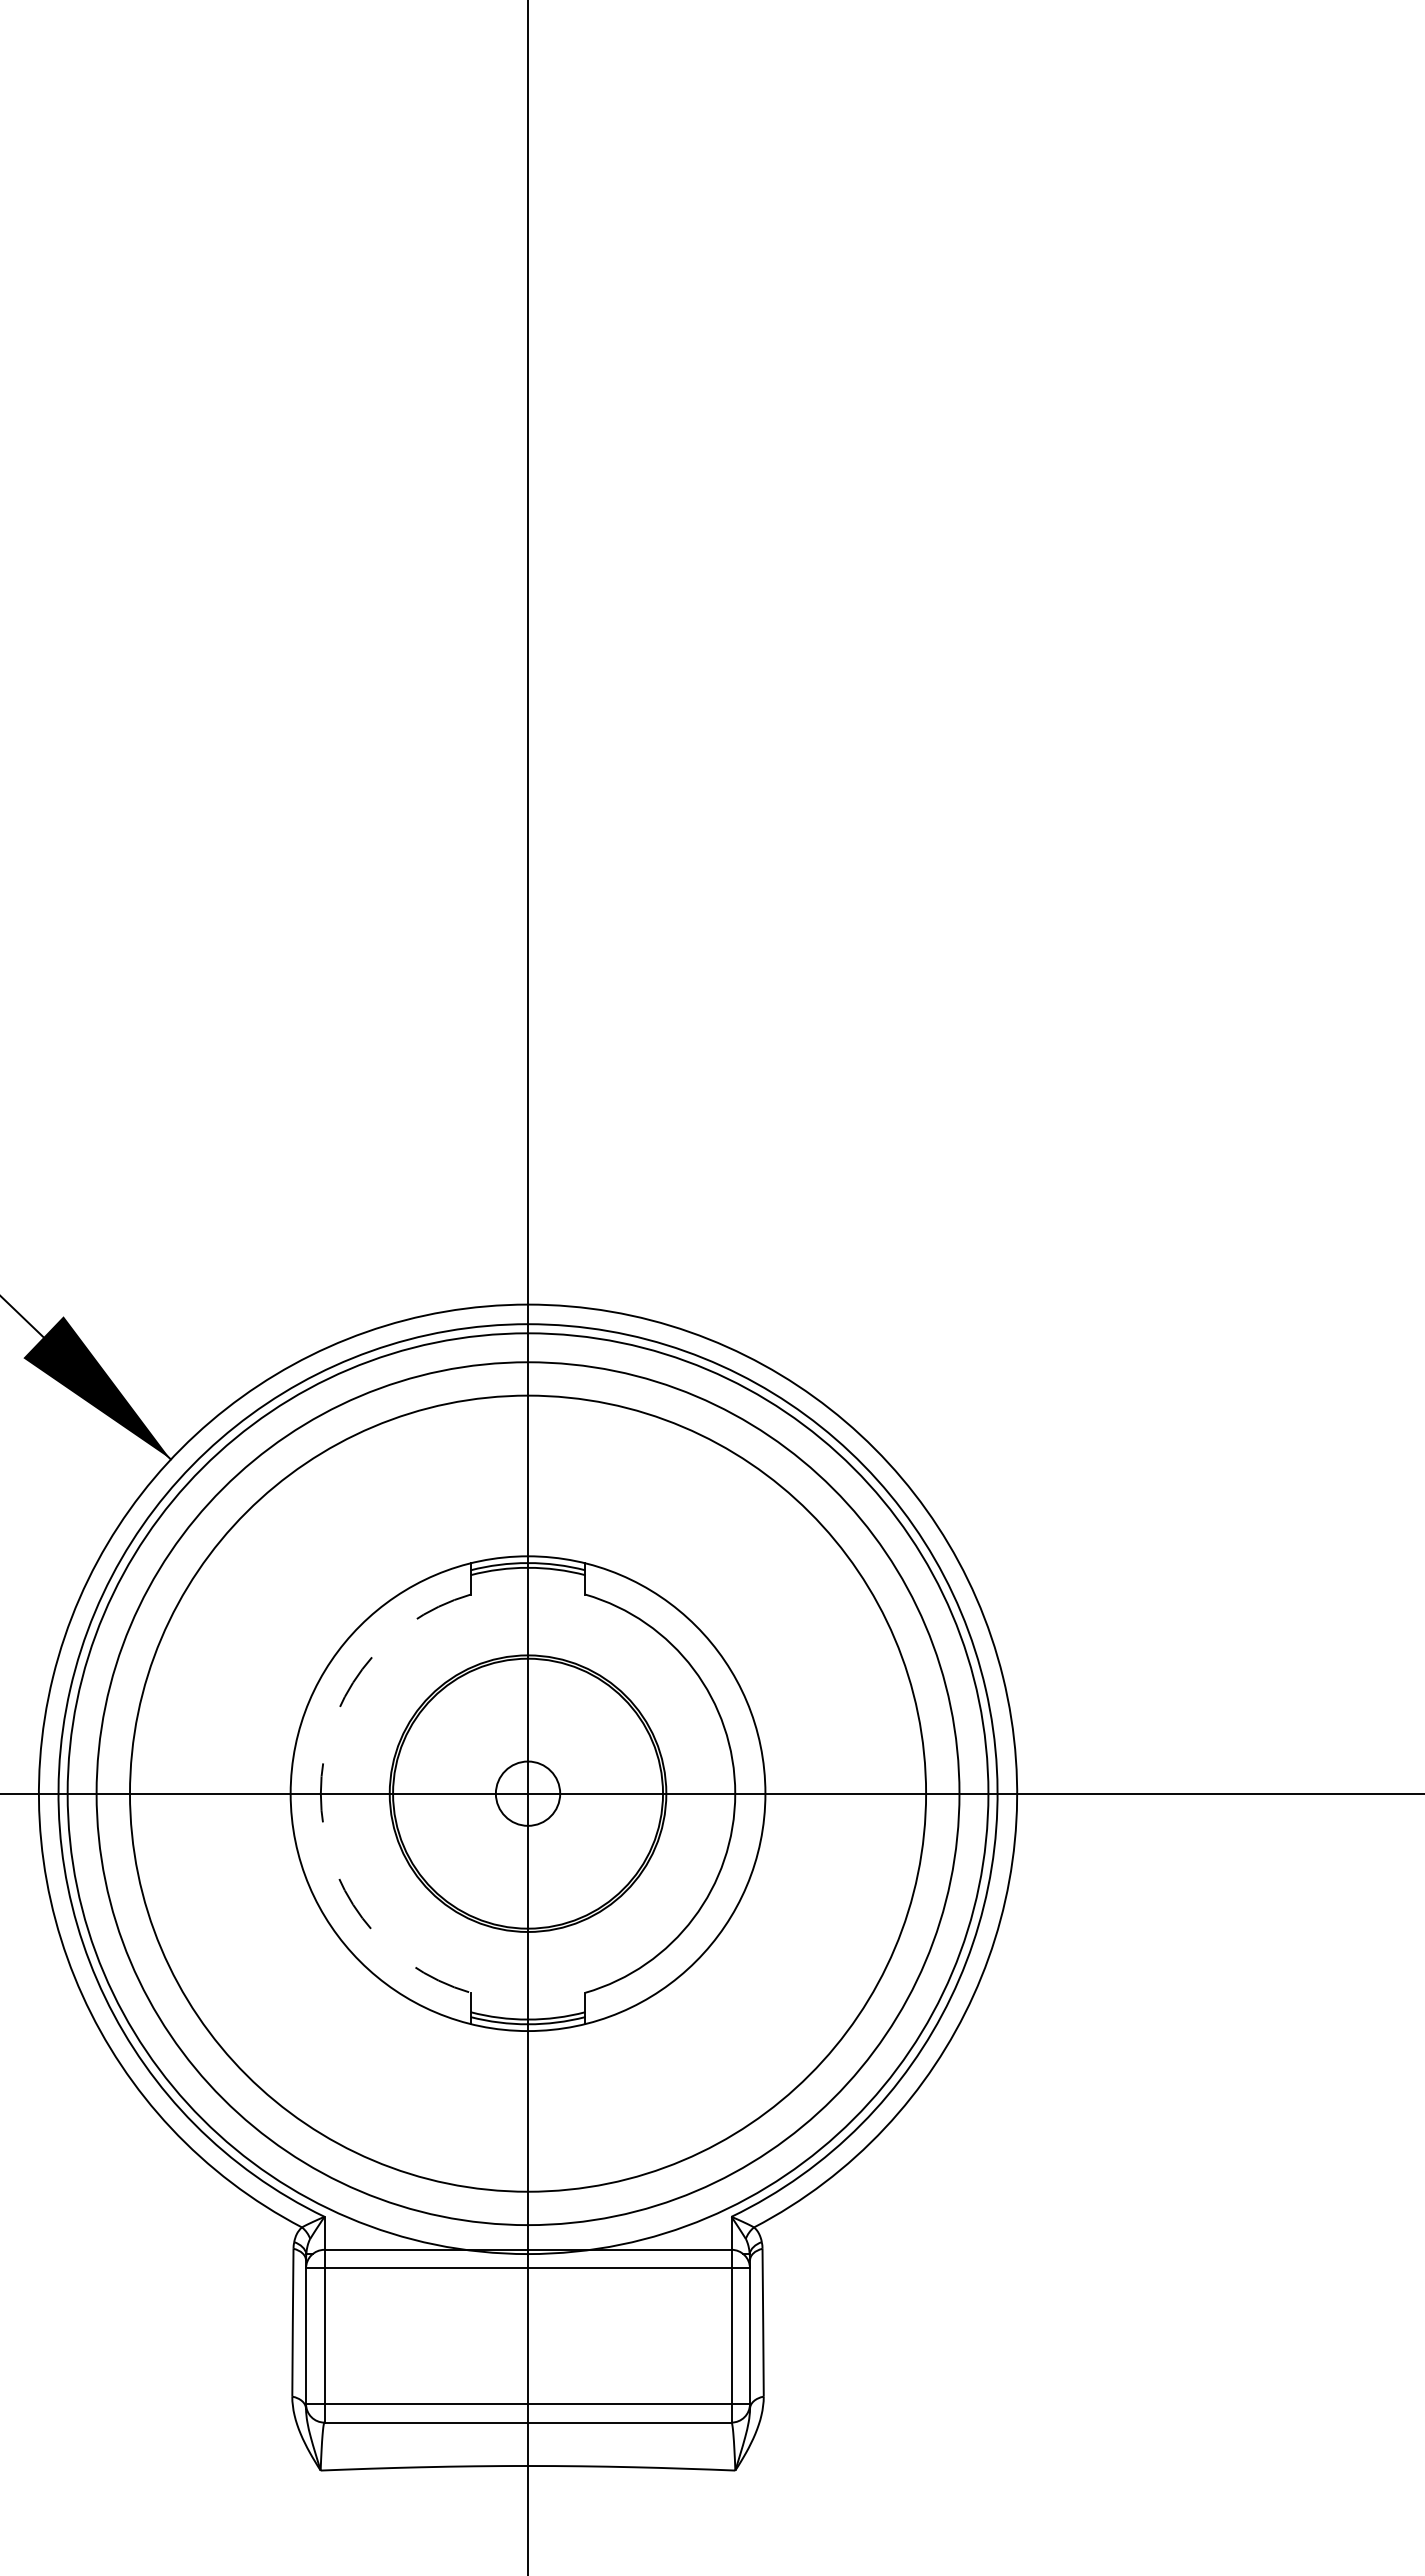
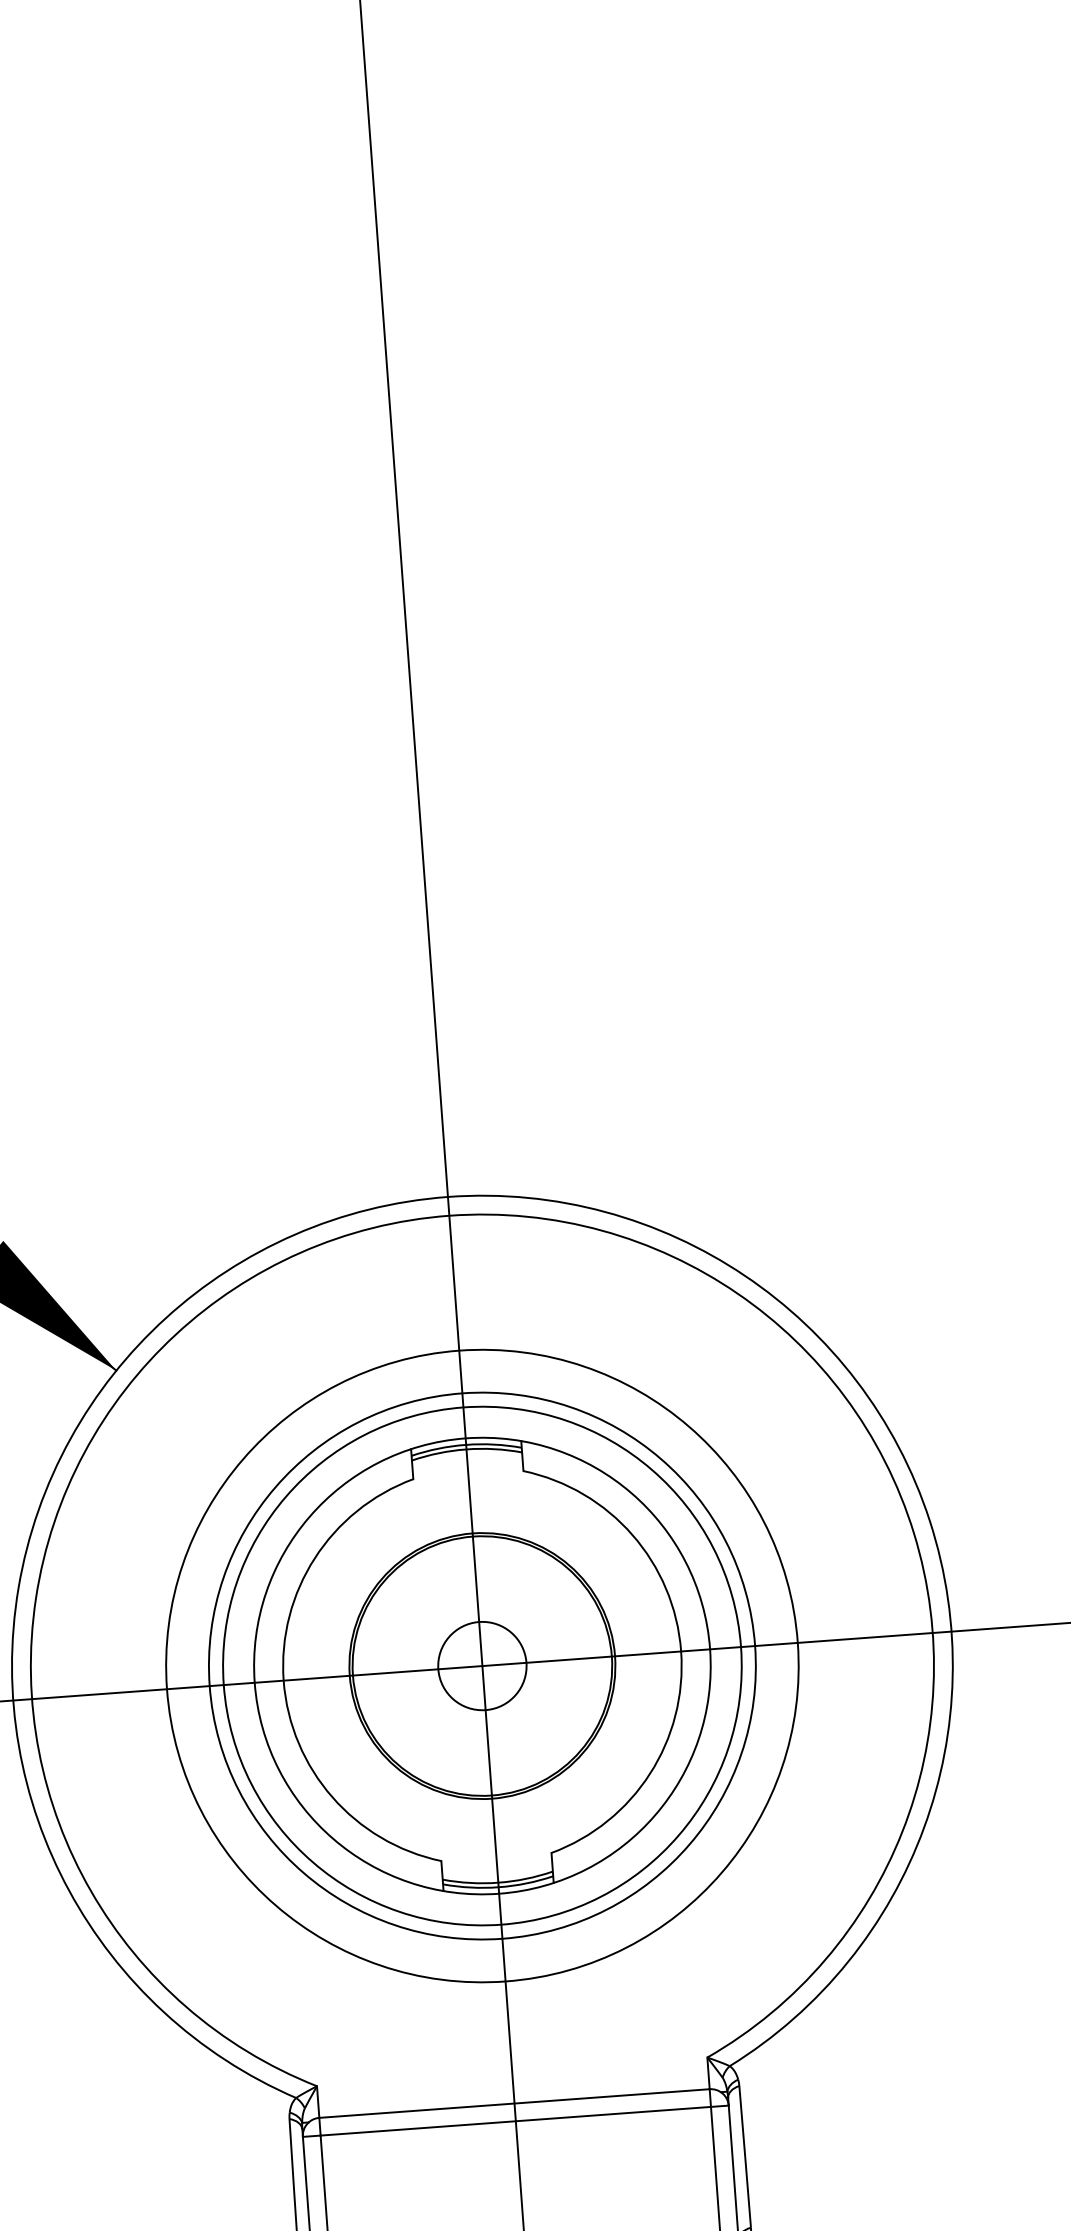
arc: (320, 1793) -> (283, 1680), dashed -> solid
circle: (527, 1793) -> (481, 1665), size x0.62
circle: (527, 1793) -> (481, 1665), size x0.71
circle: (527, 1793) -> (481, 1665), size x0.71
circle: (527, 1793) -> (481, 1665), size x1.43

